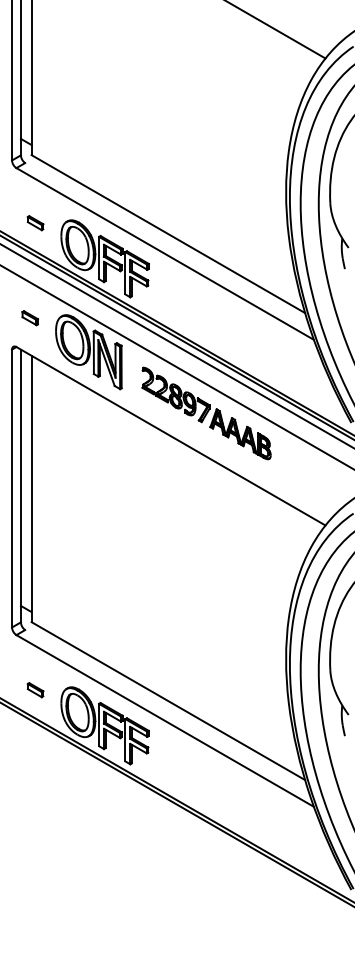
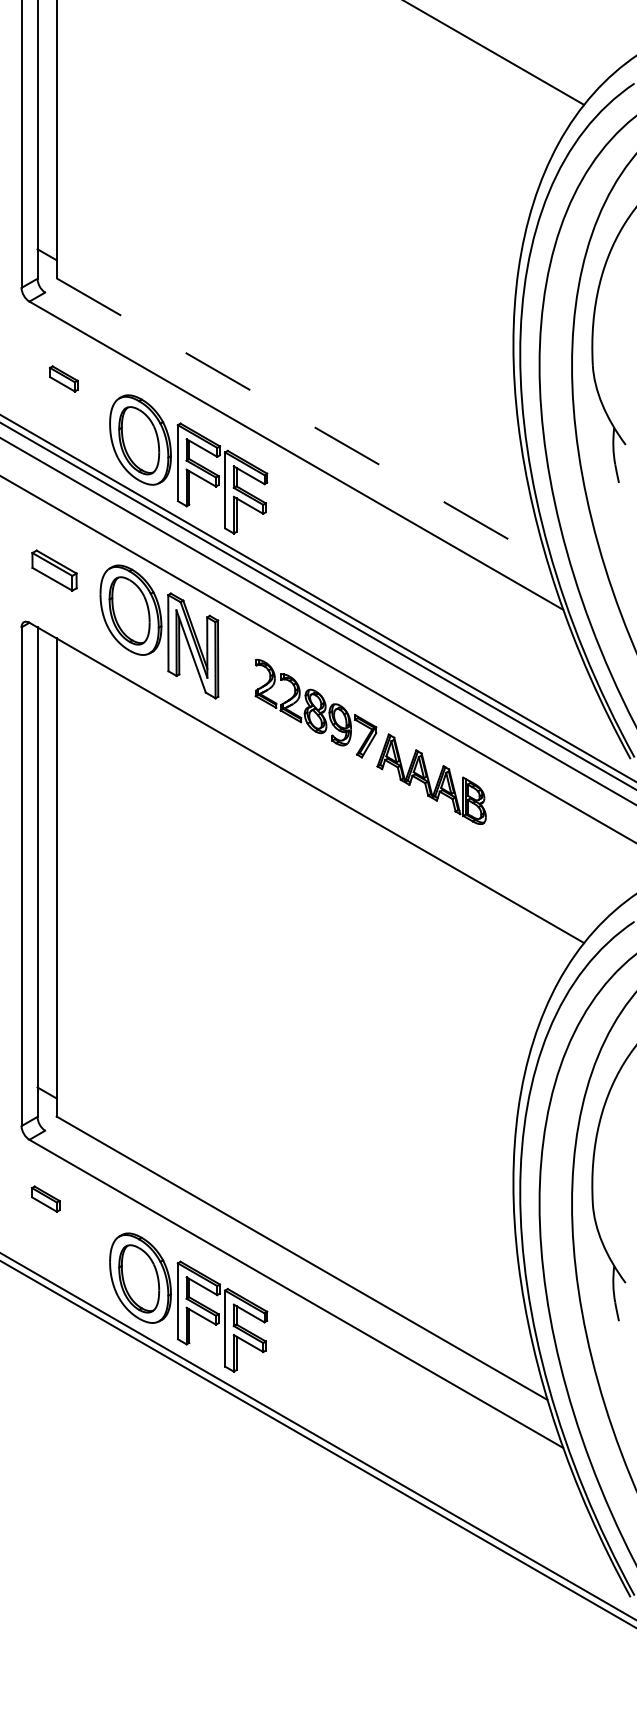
part: (35, 223) -> (63, 379), moved
line: (168, 234) -> (302, 420), solid -> dashed
part: (29, 318) -> (52, 571), size x1.6
part: (35, 690) -> (45, 1199), moved

